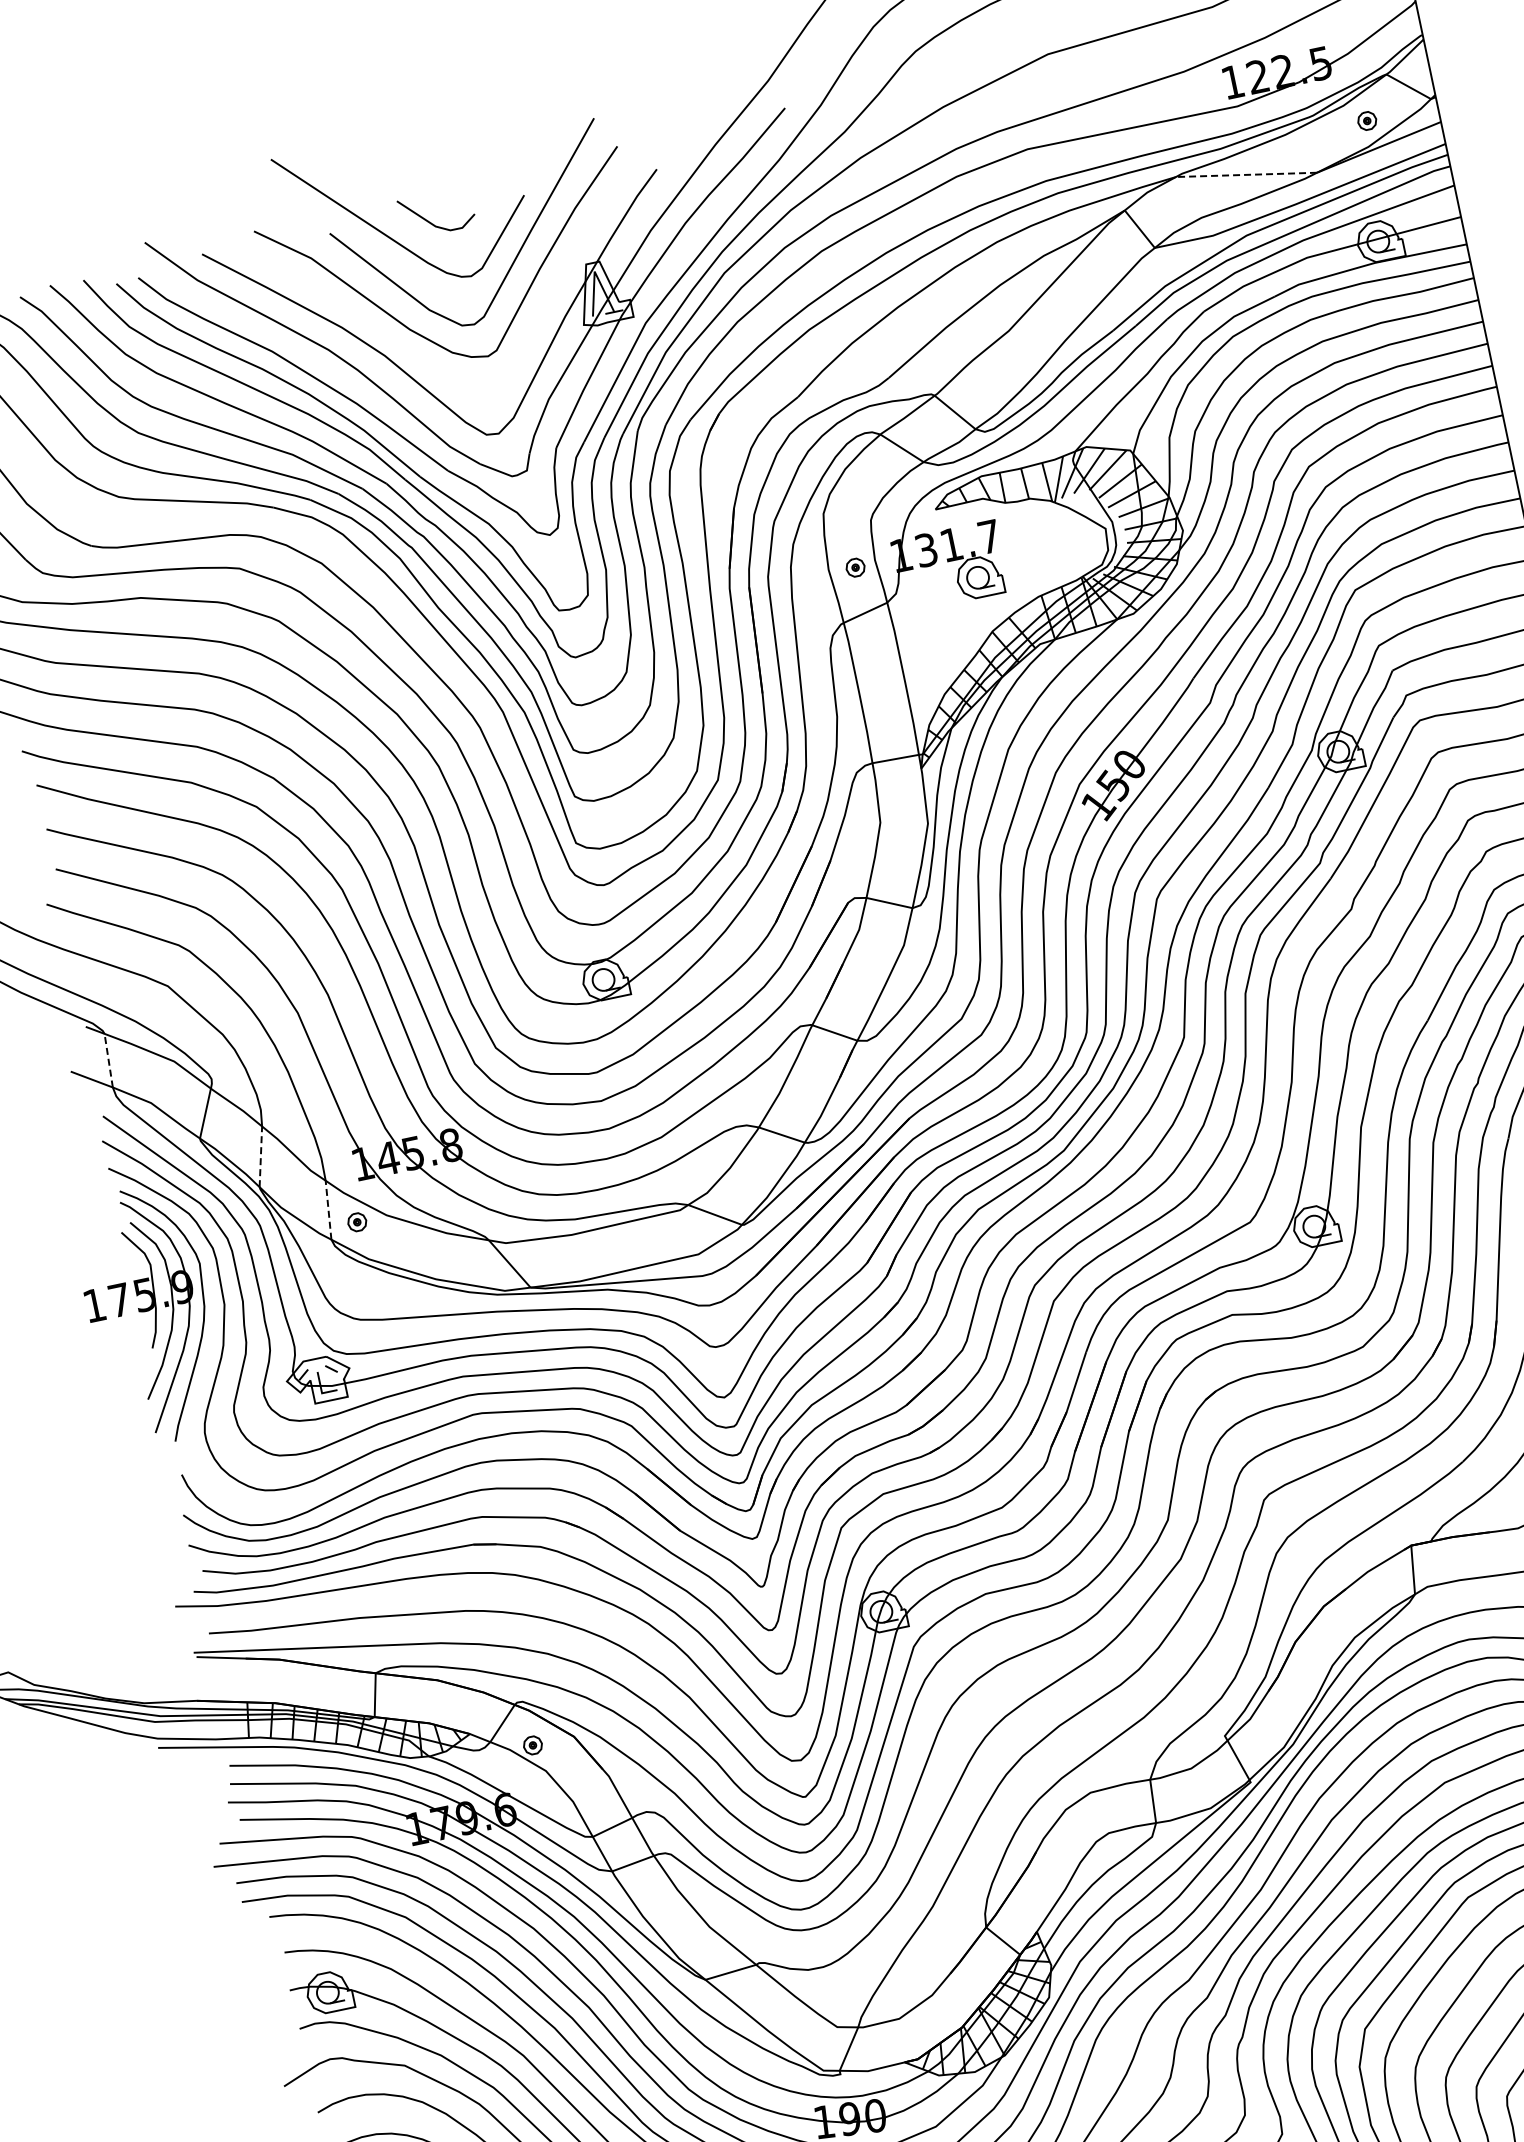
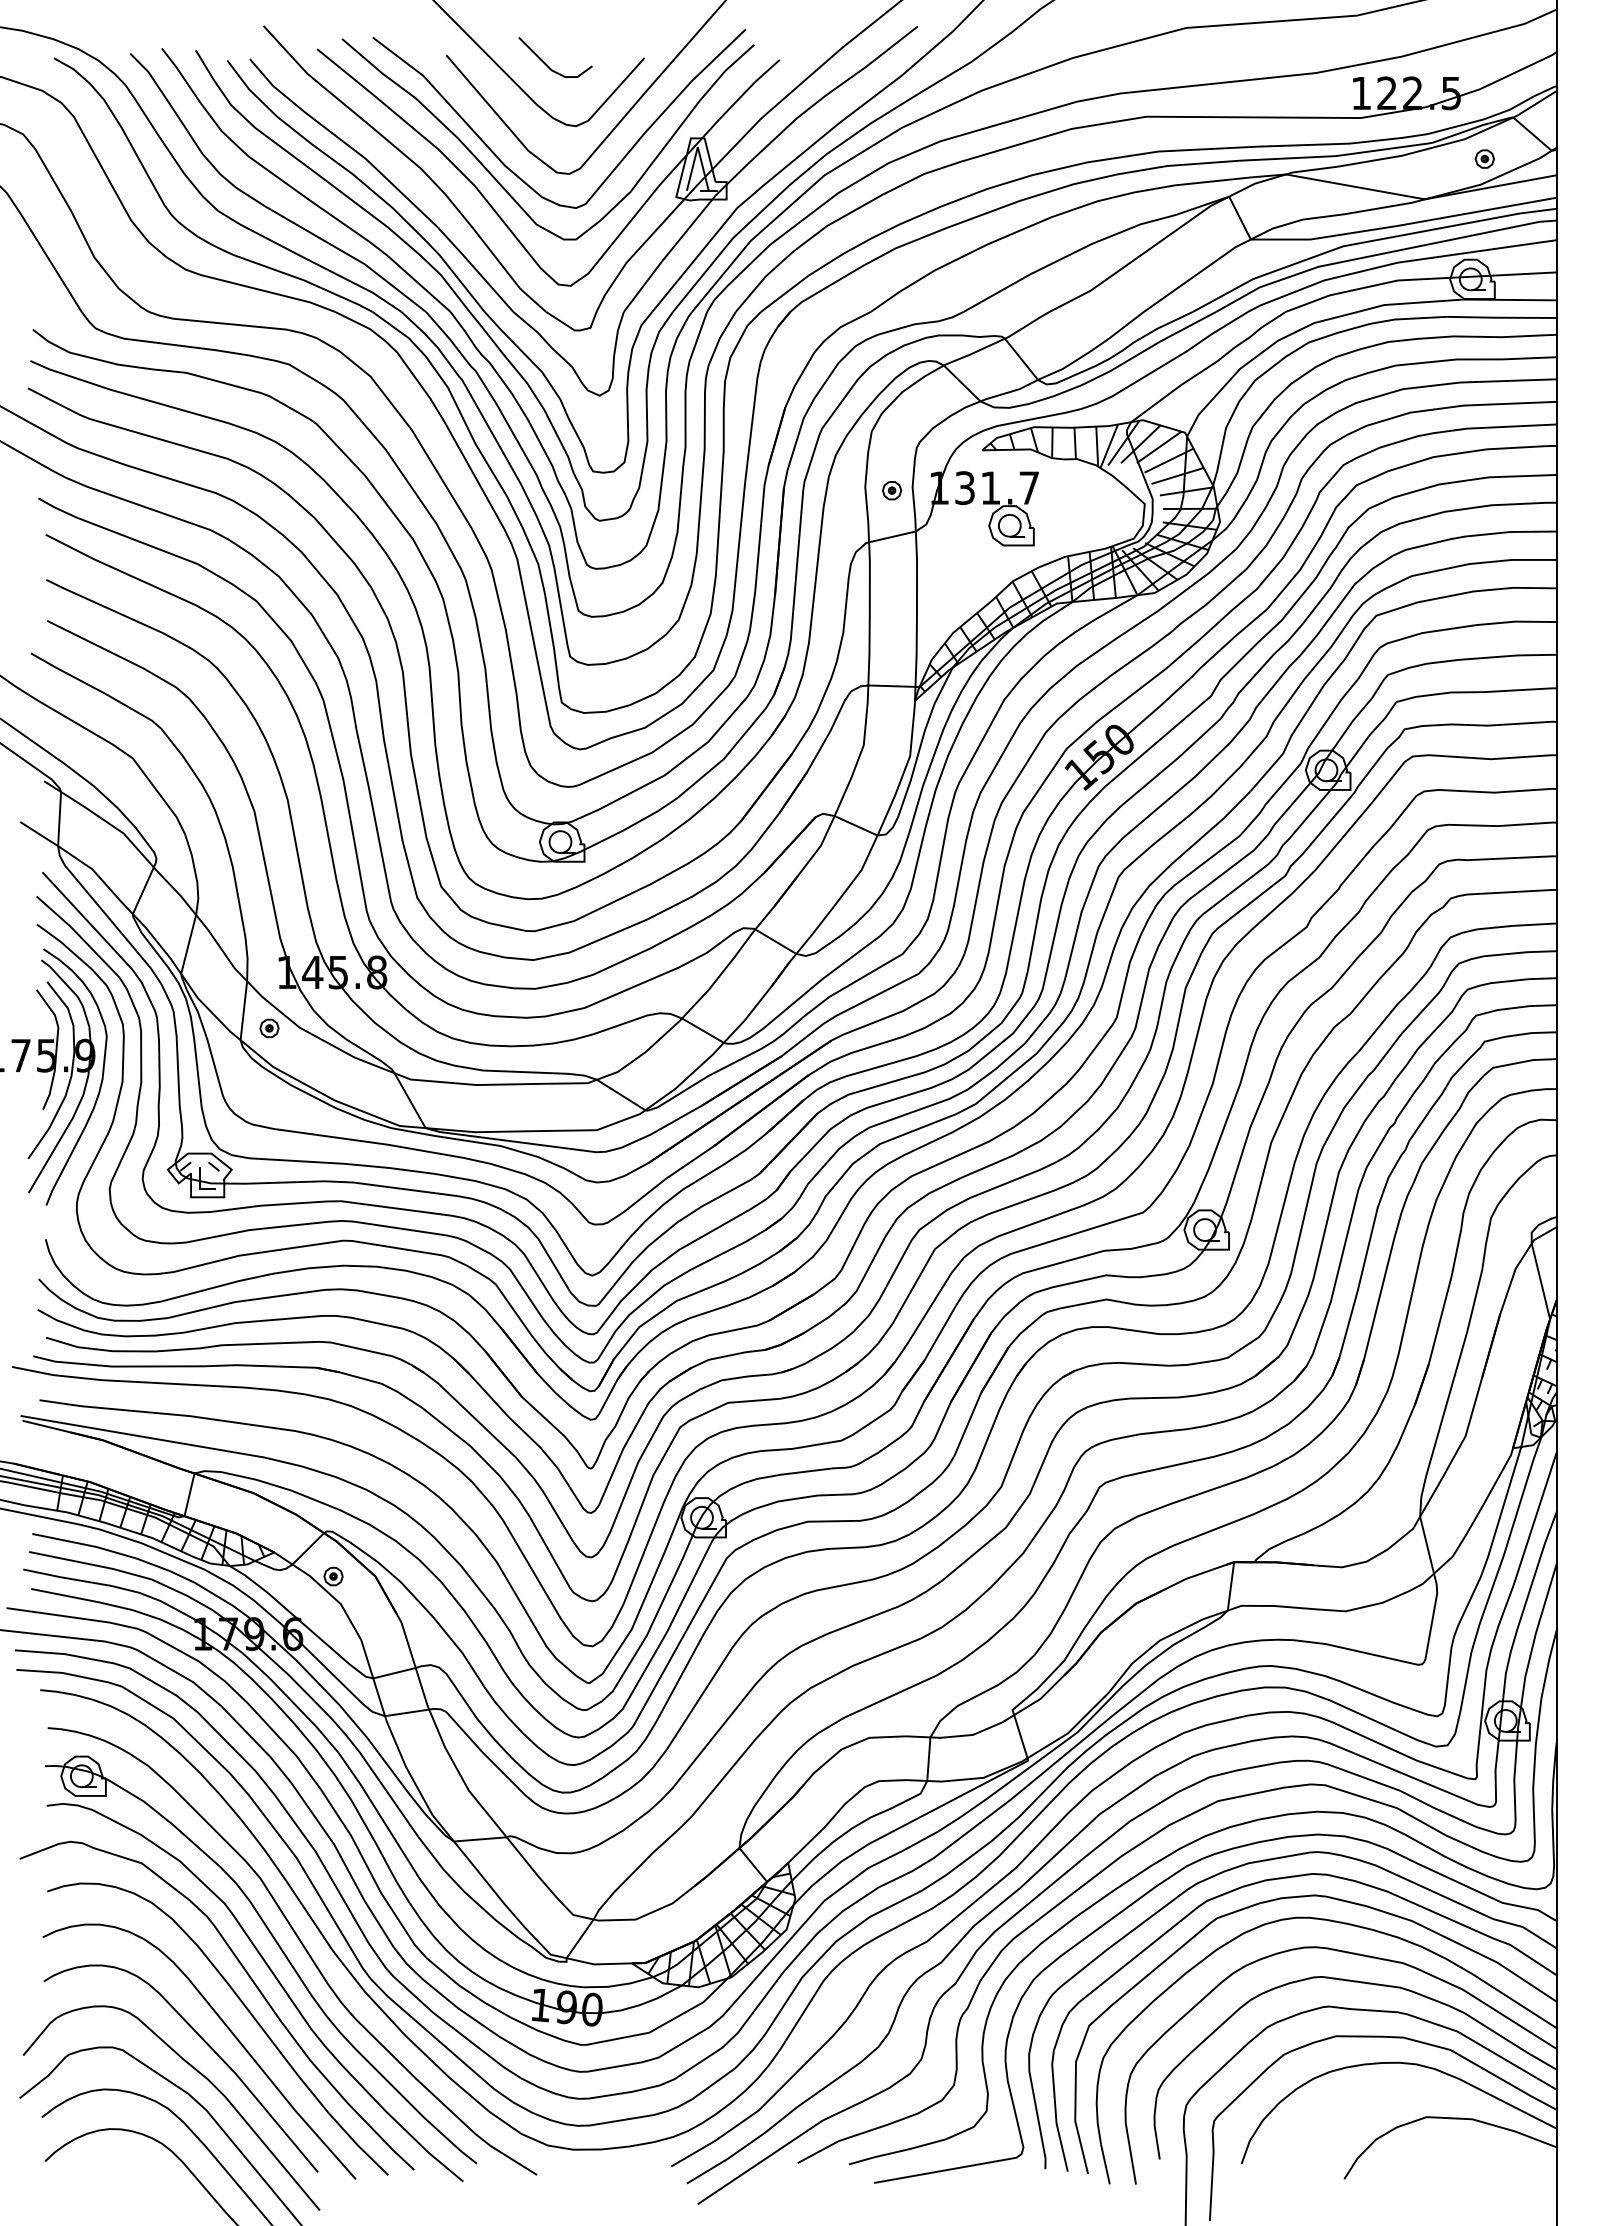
line: (1246, 174) -> (1355, 186), dashed -> solid
curve: (405, 344) -> (497, 179), added
line: (108, 1060) -> (59, 818), dashed -> solid
line: (260, 1156) -> (188, 944), dashed -> solid
line: (328, 1210) -> (243, 1010), dashed -> solid

